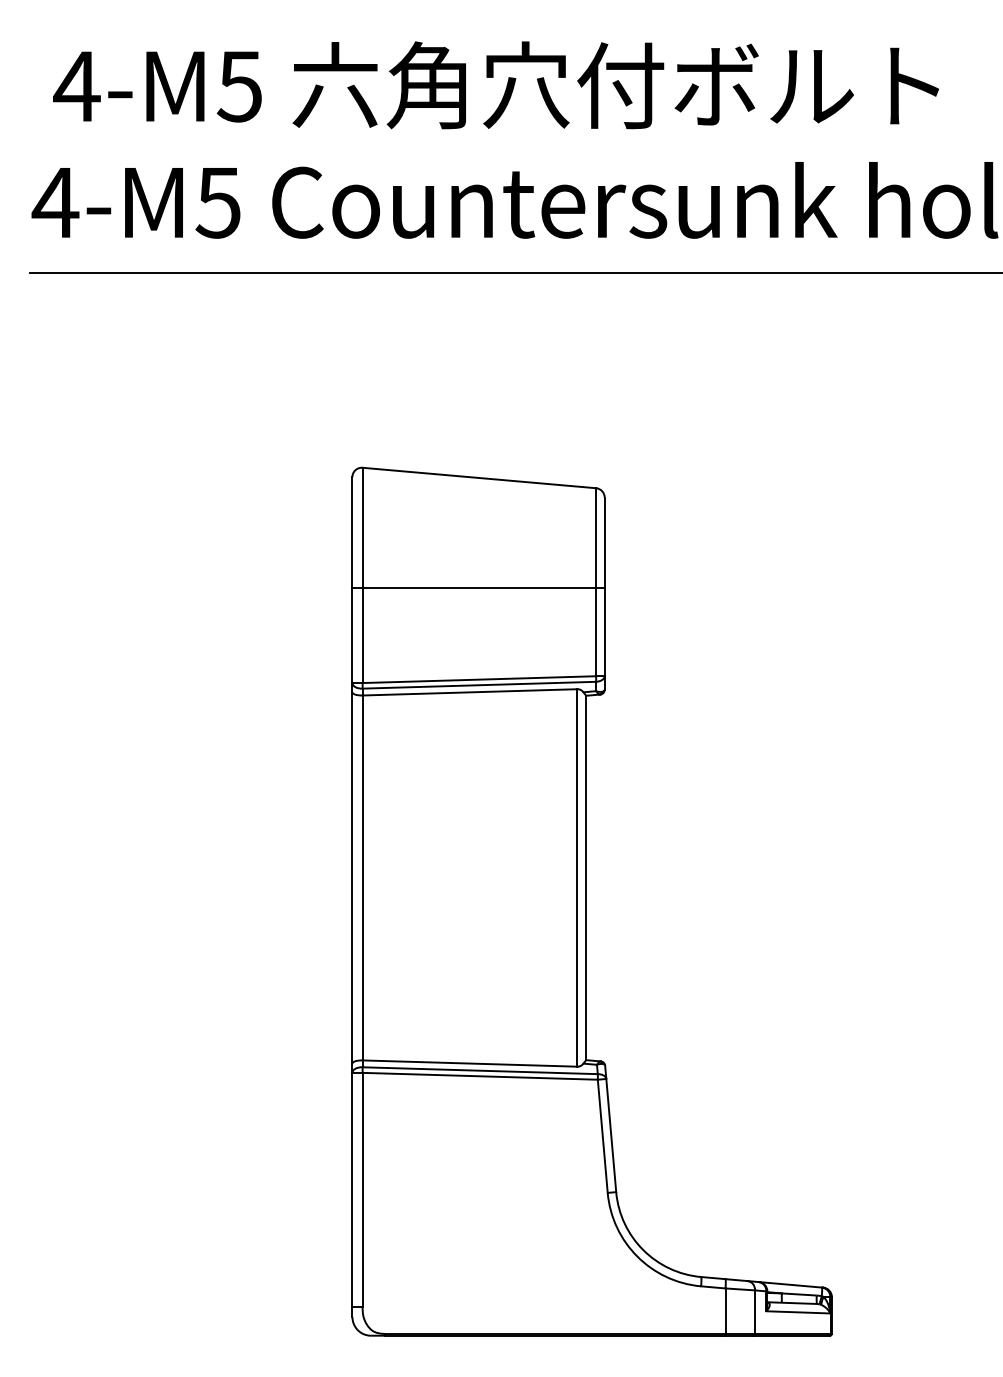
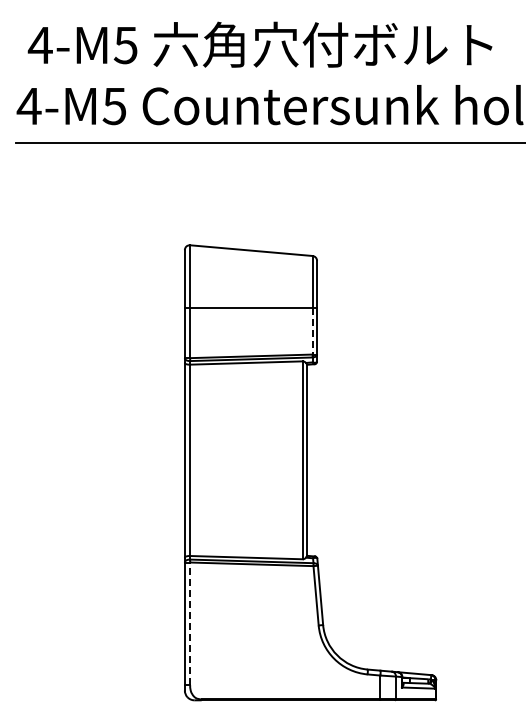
line: (595, 634) -> (312, 332), solid -> dashed
line: (363, 1189) -> (190, 623), solid -> dashed

